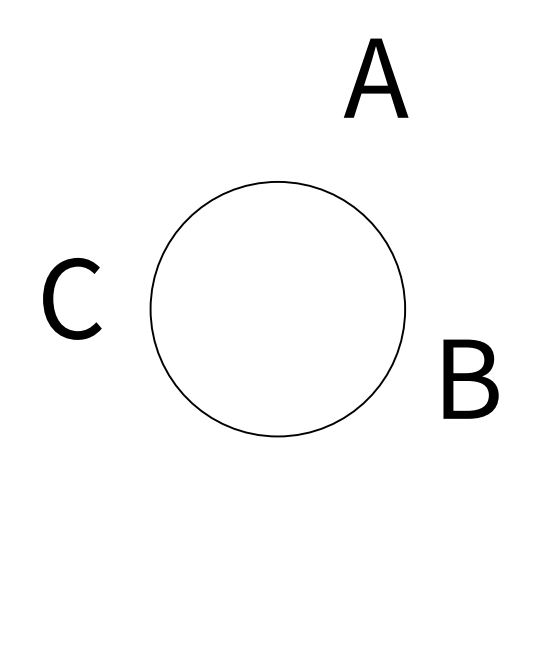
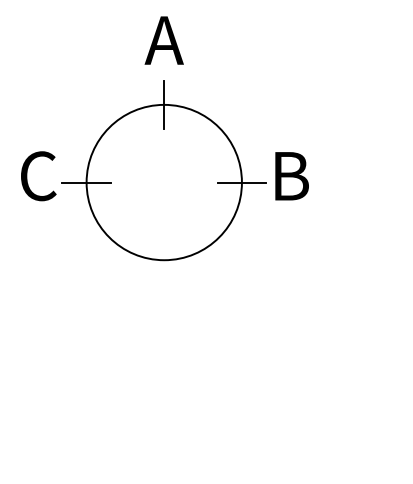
text: (374, 78) -> (163, 40), moved
line: (278, 181) -> (164, 104), added
line: (150, 309) -> (86, 182), added
line: (404, 309) -> (241, 182), added
text: (469, 379) -> (291, 176), moved

